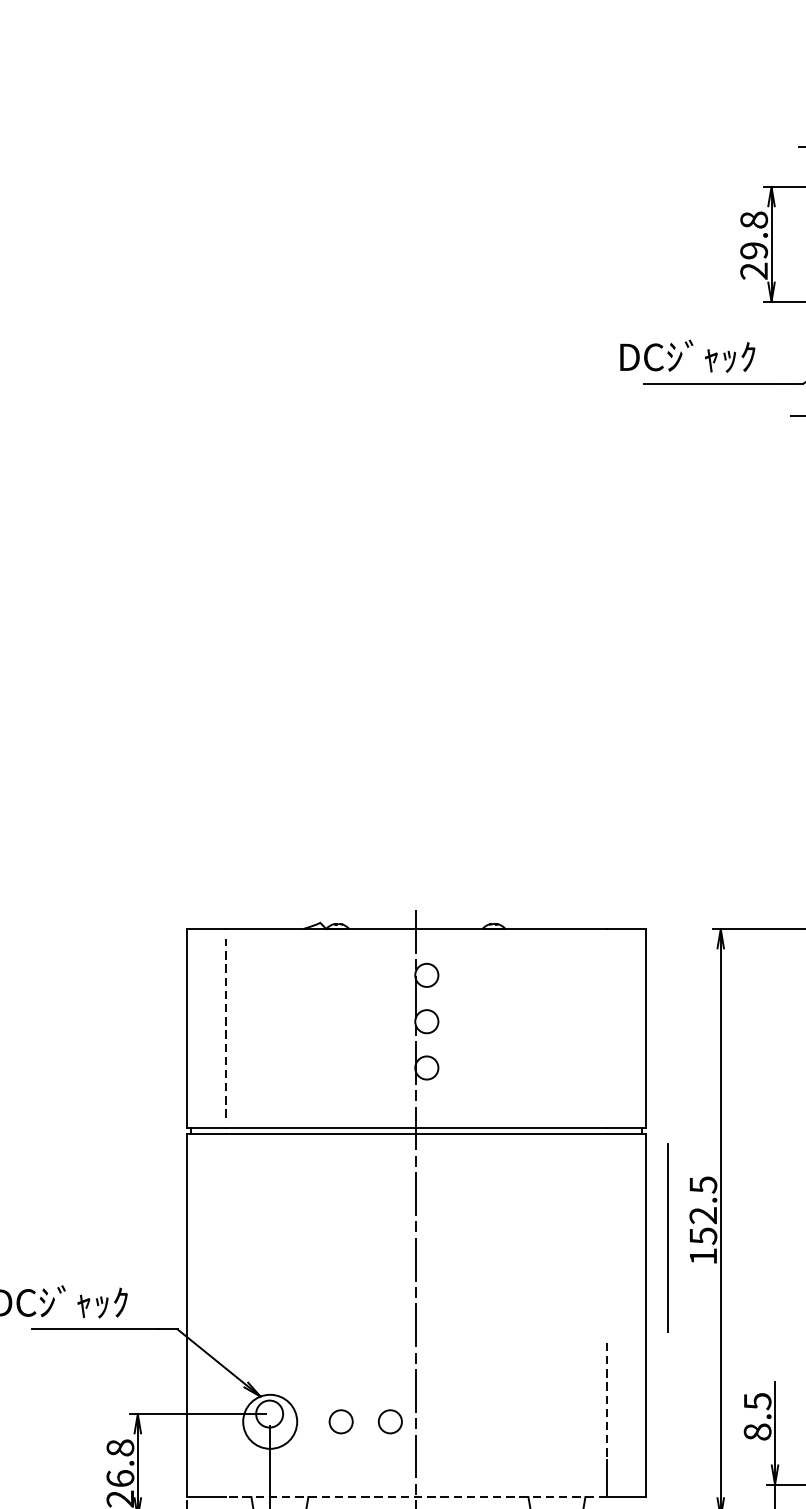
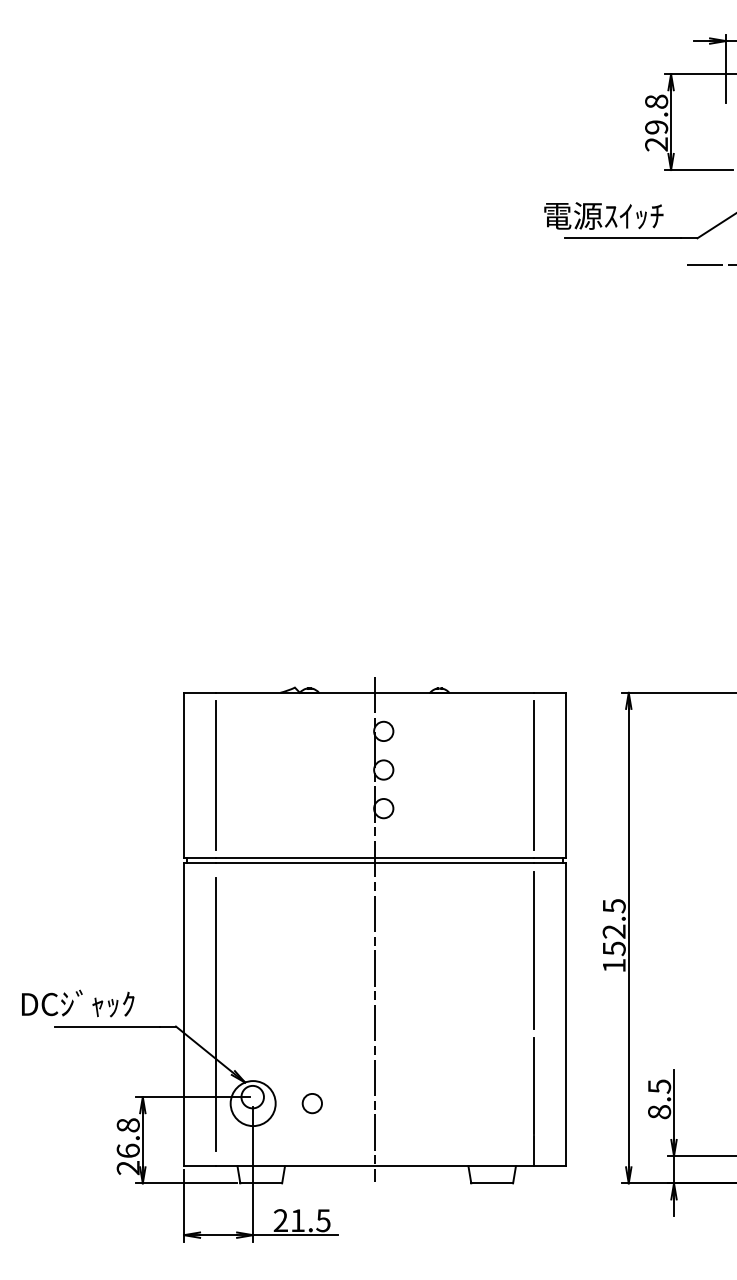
text: (690, 356) -> (603, 215), DCｼﾞｬｯｸ -> 電源ｽｲｯﾁ
line: (226, 1028) -> (216, 775), dashed -> solid
line: (606, 1028) -> (533, 775), added
line: (667, 1238) -> (533, 950), moved
line: (226, 1314) -> (216, 1014), added
line: (606, 1401) -> (533, 1086), dashed -> solid
circle: (389, 1421) -> (352, 1103), removed
line: (416, 1497) -> (375, 1166), dashed -> solid

